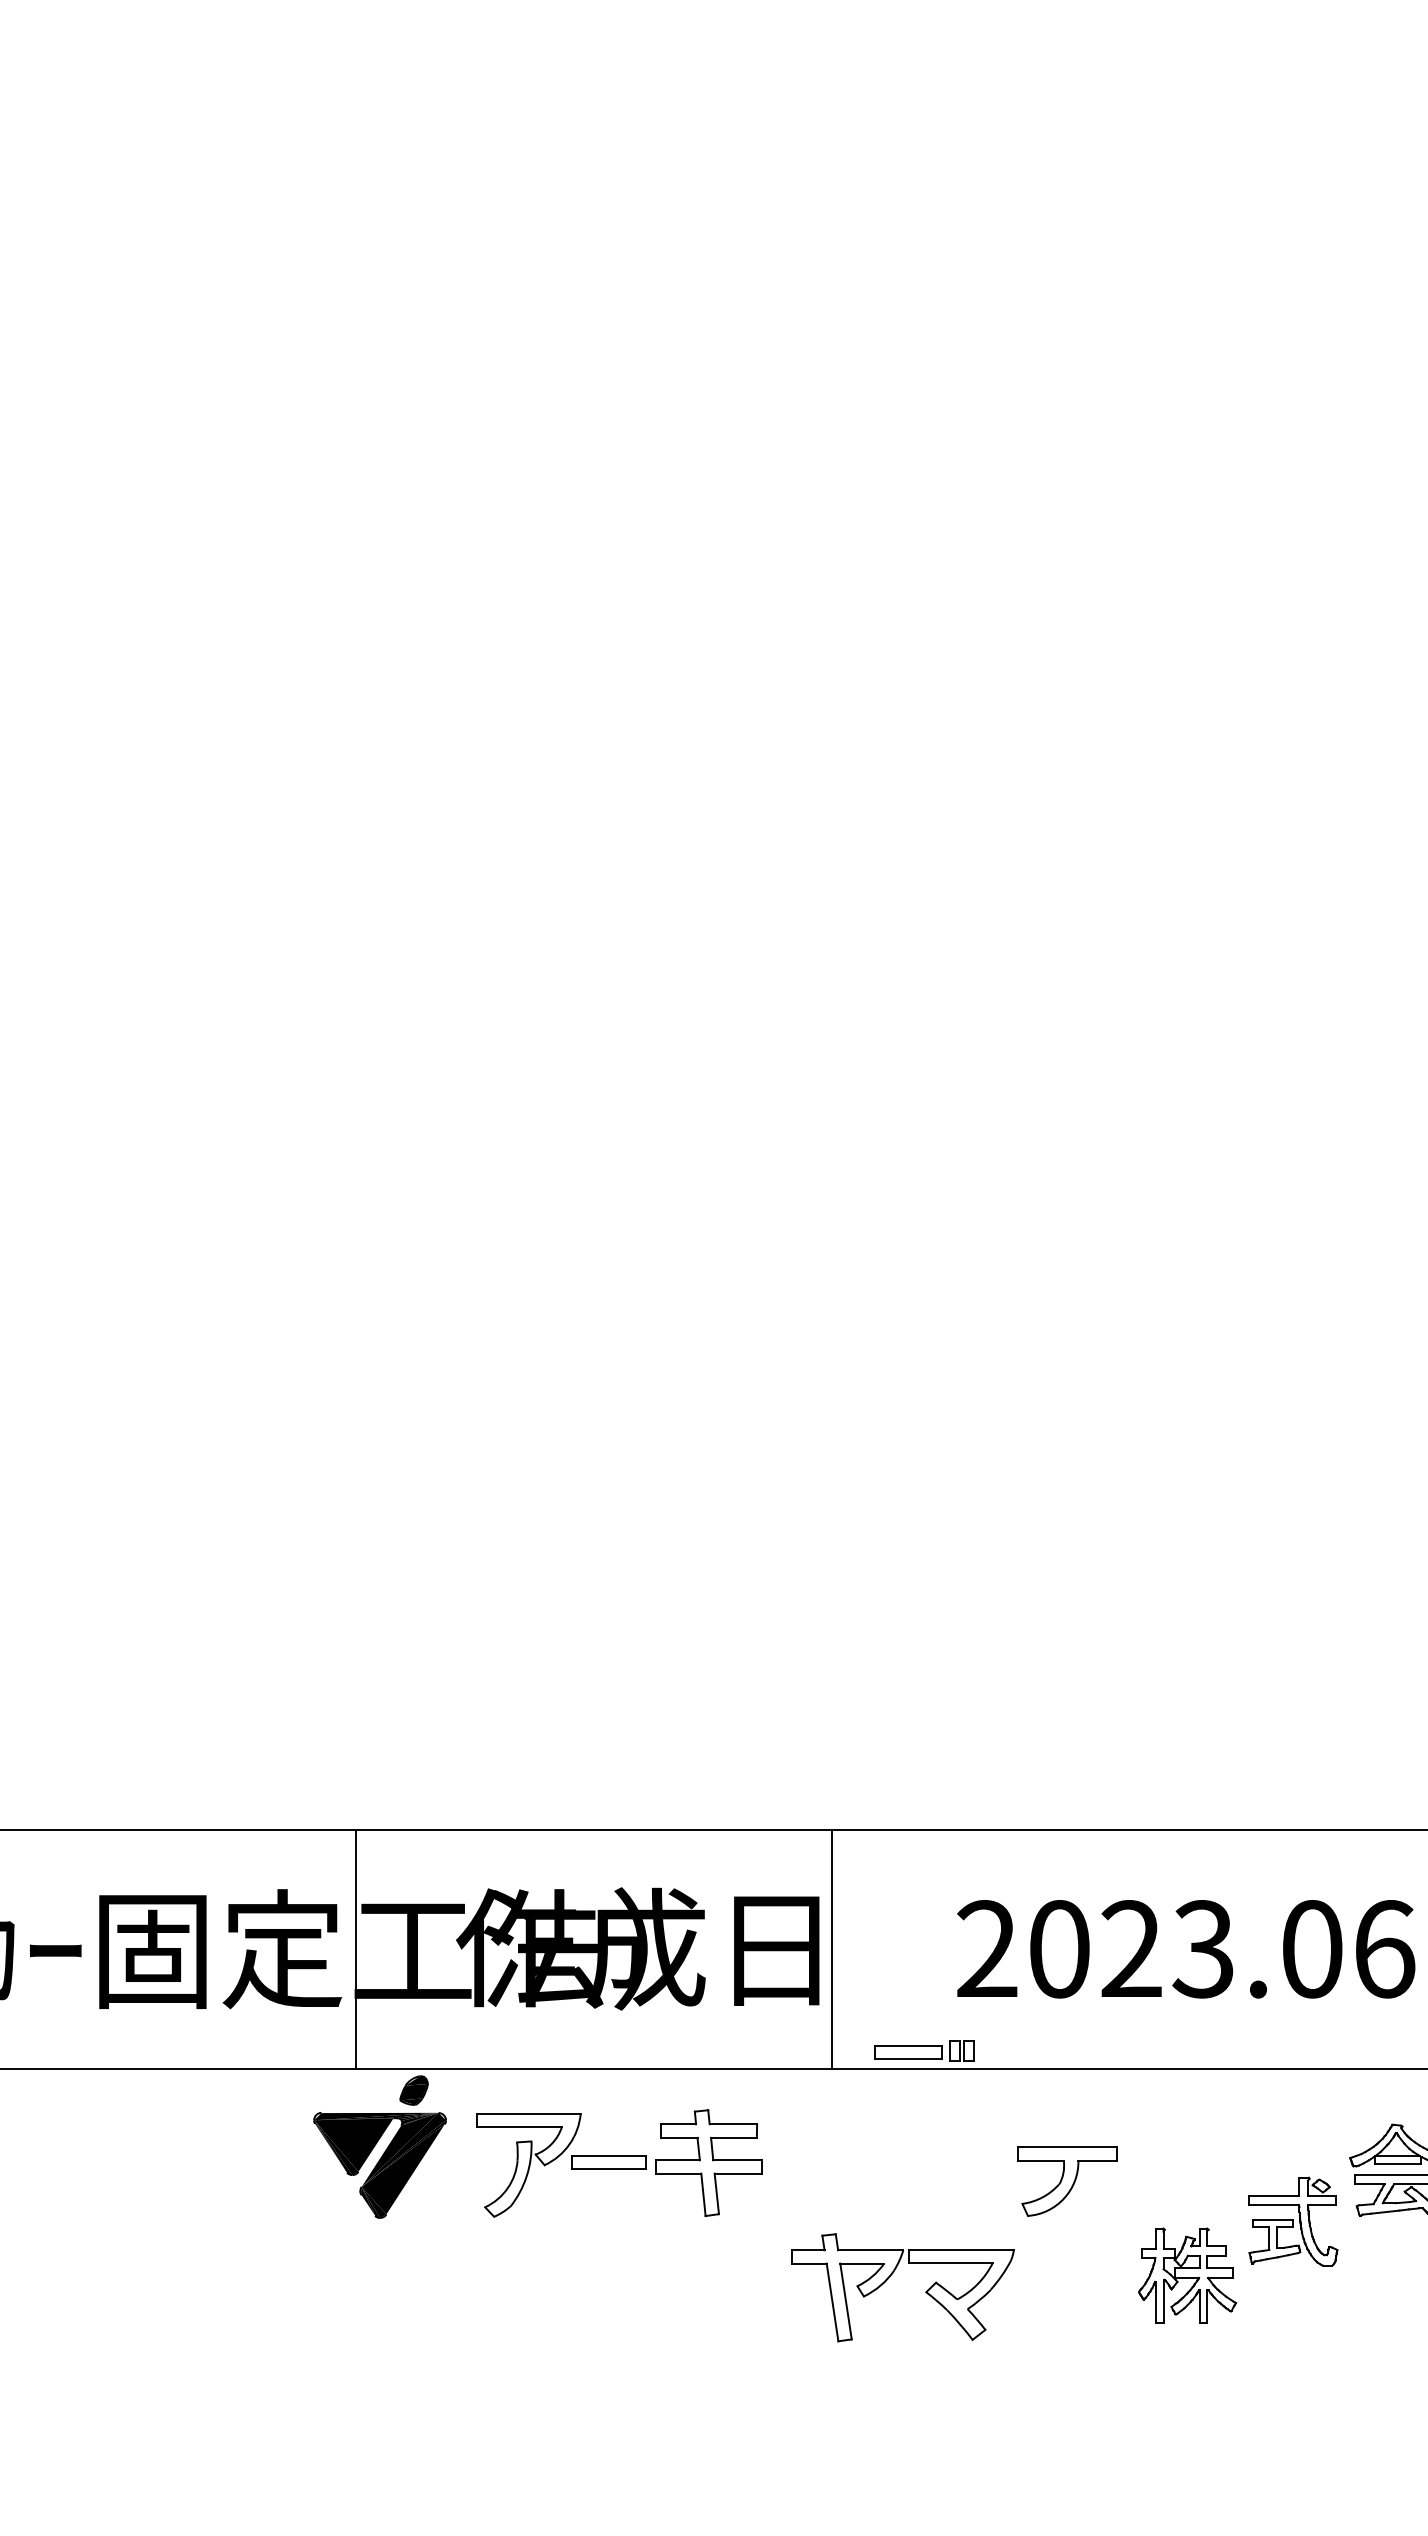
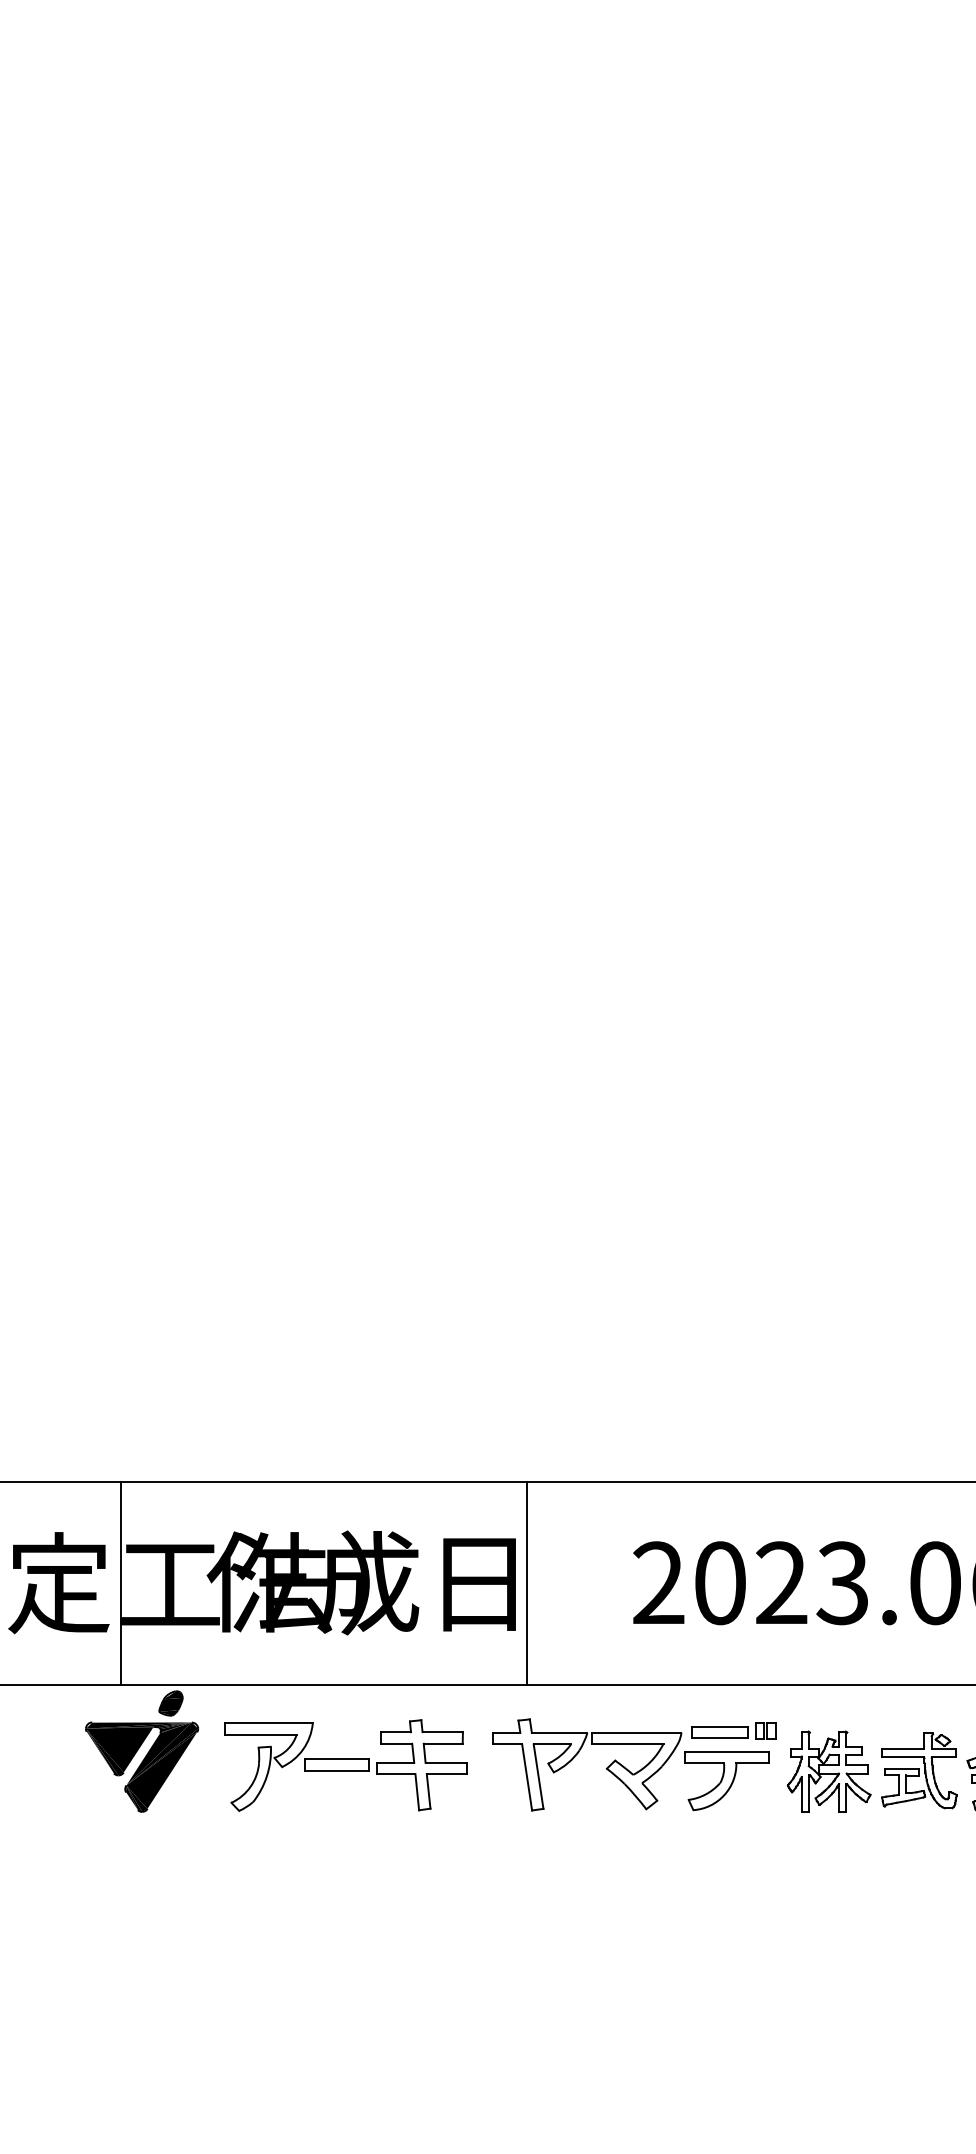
part: (924, 2050) -> (733, 1730), moved
part: (1293, 2221) -> (919, 1770), moved
part: (1187, 2275) -> (829, 1771), moved
part: (890, 2277) -> (576, 1756), moved

